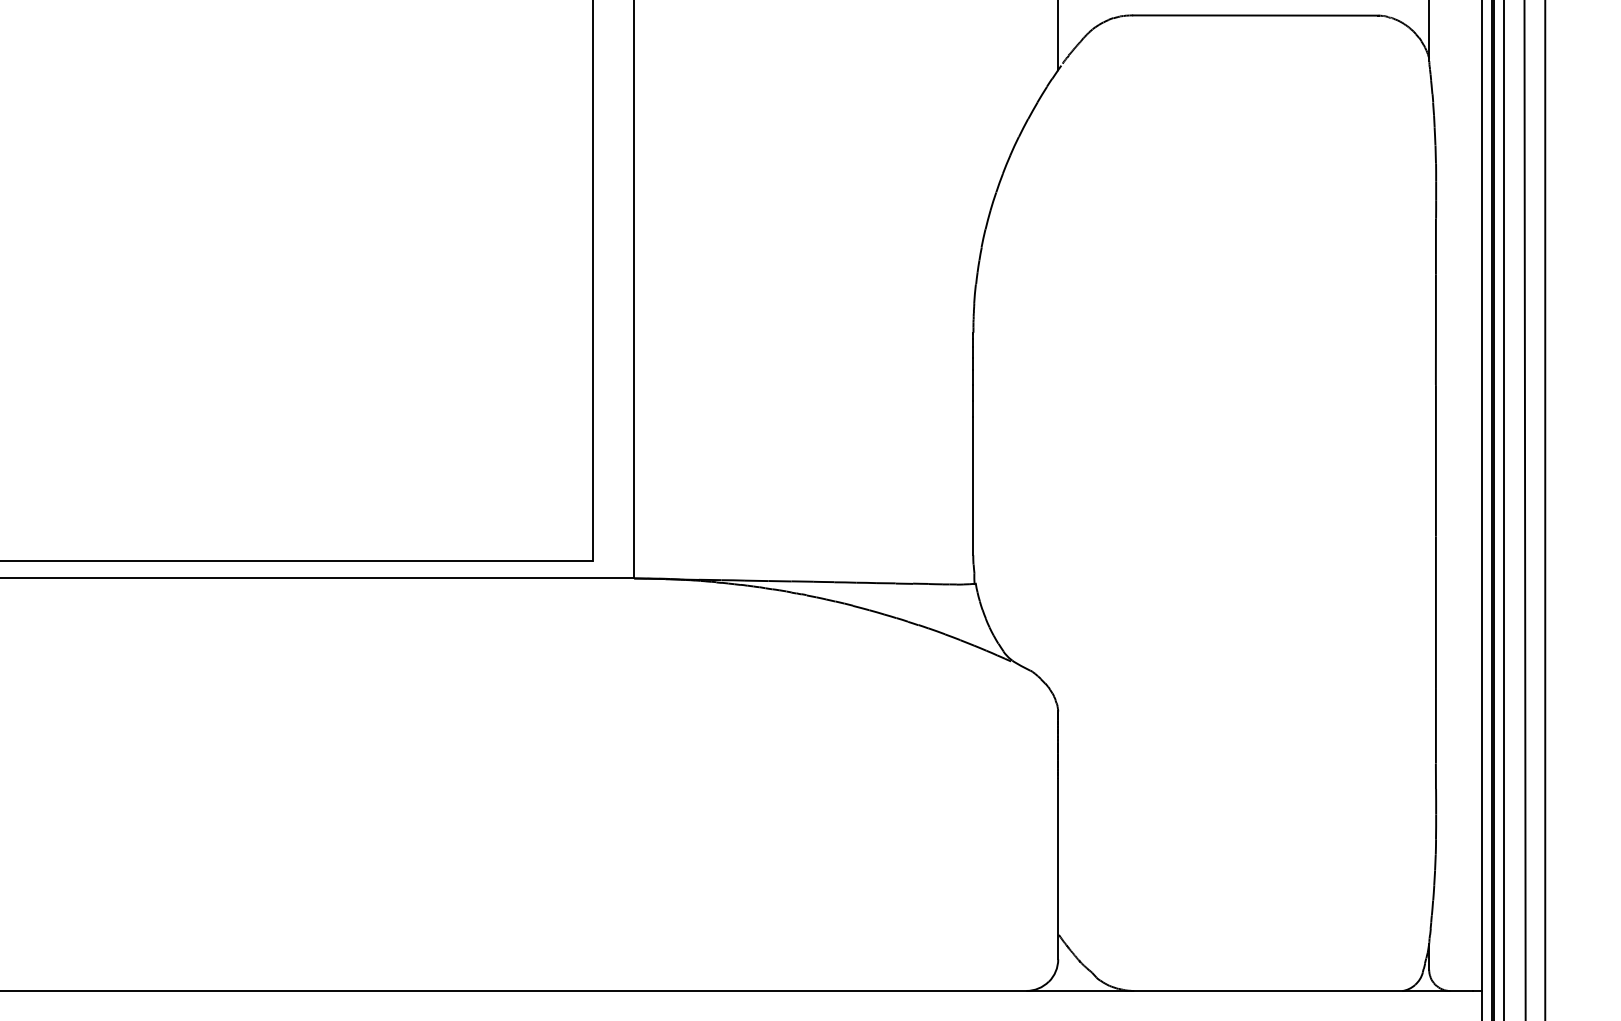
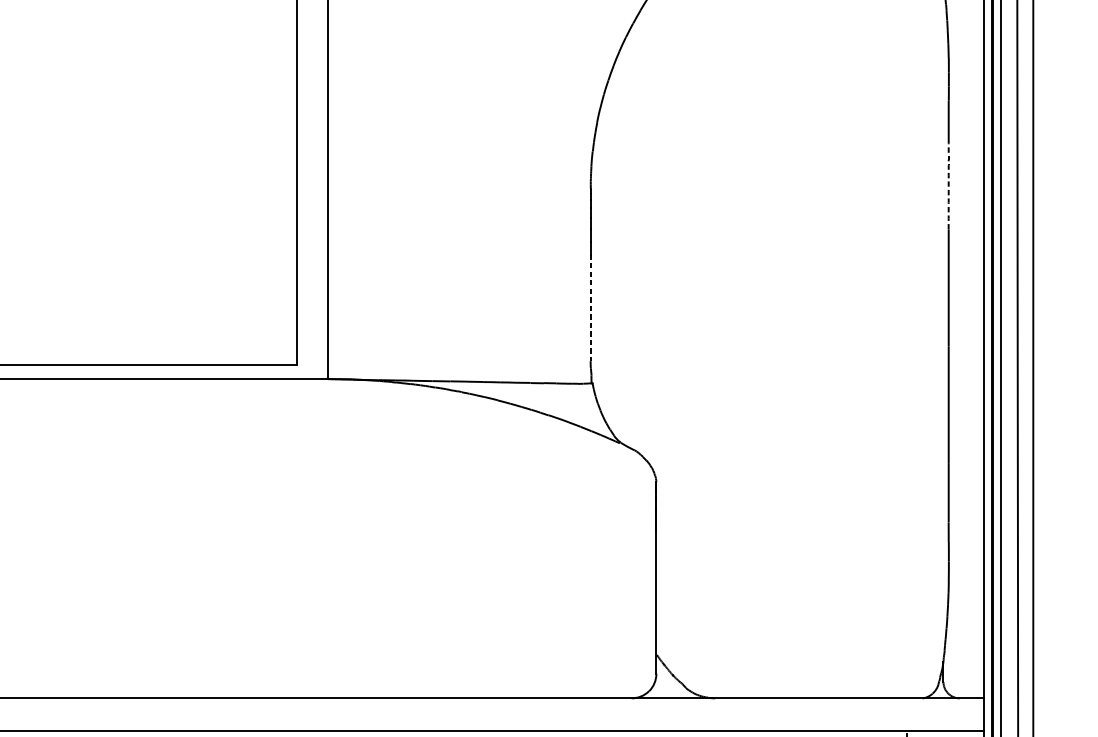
arc: (1435, 329) -> (948, 186), solid -> dashed
line: (973, 486) -> (590, 307), solid -> dashed

